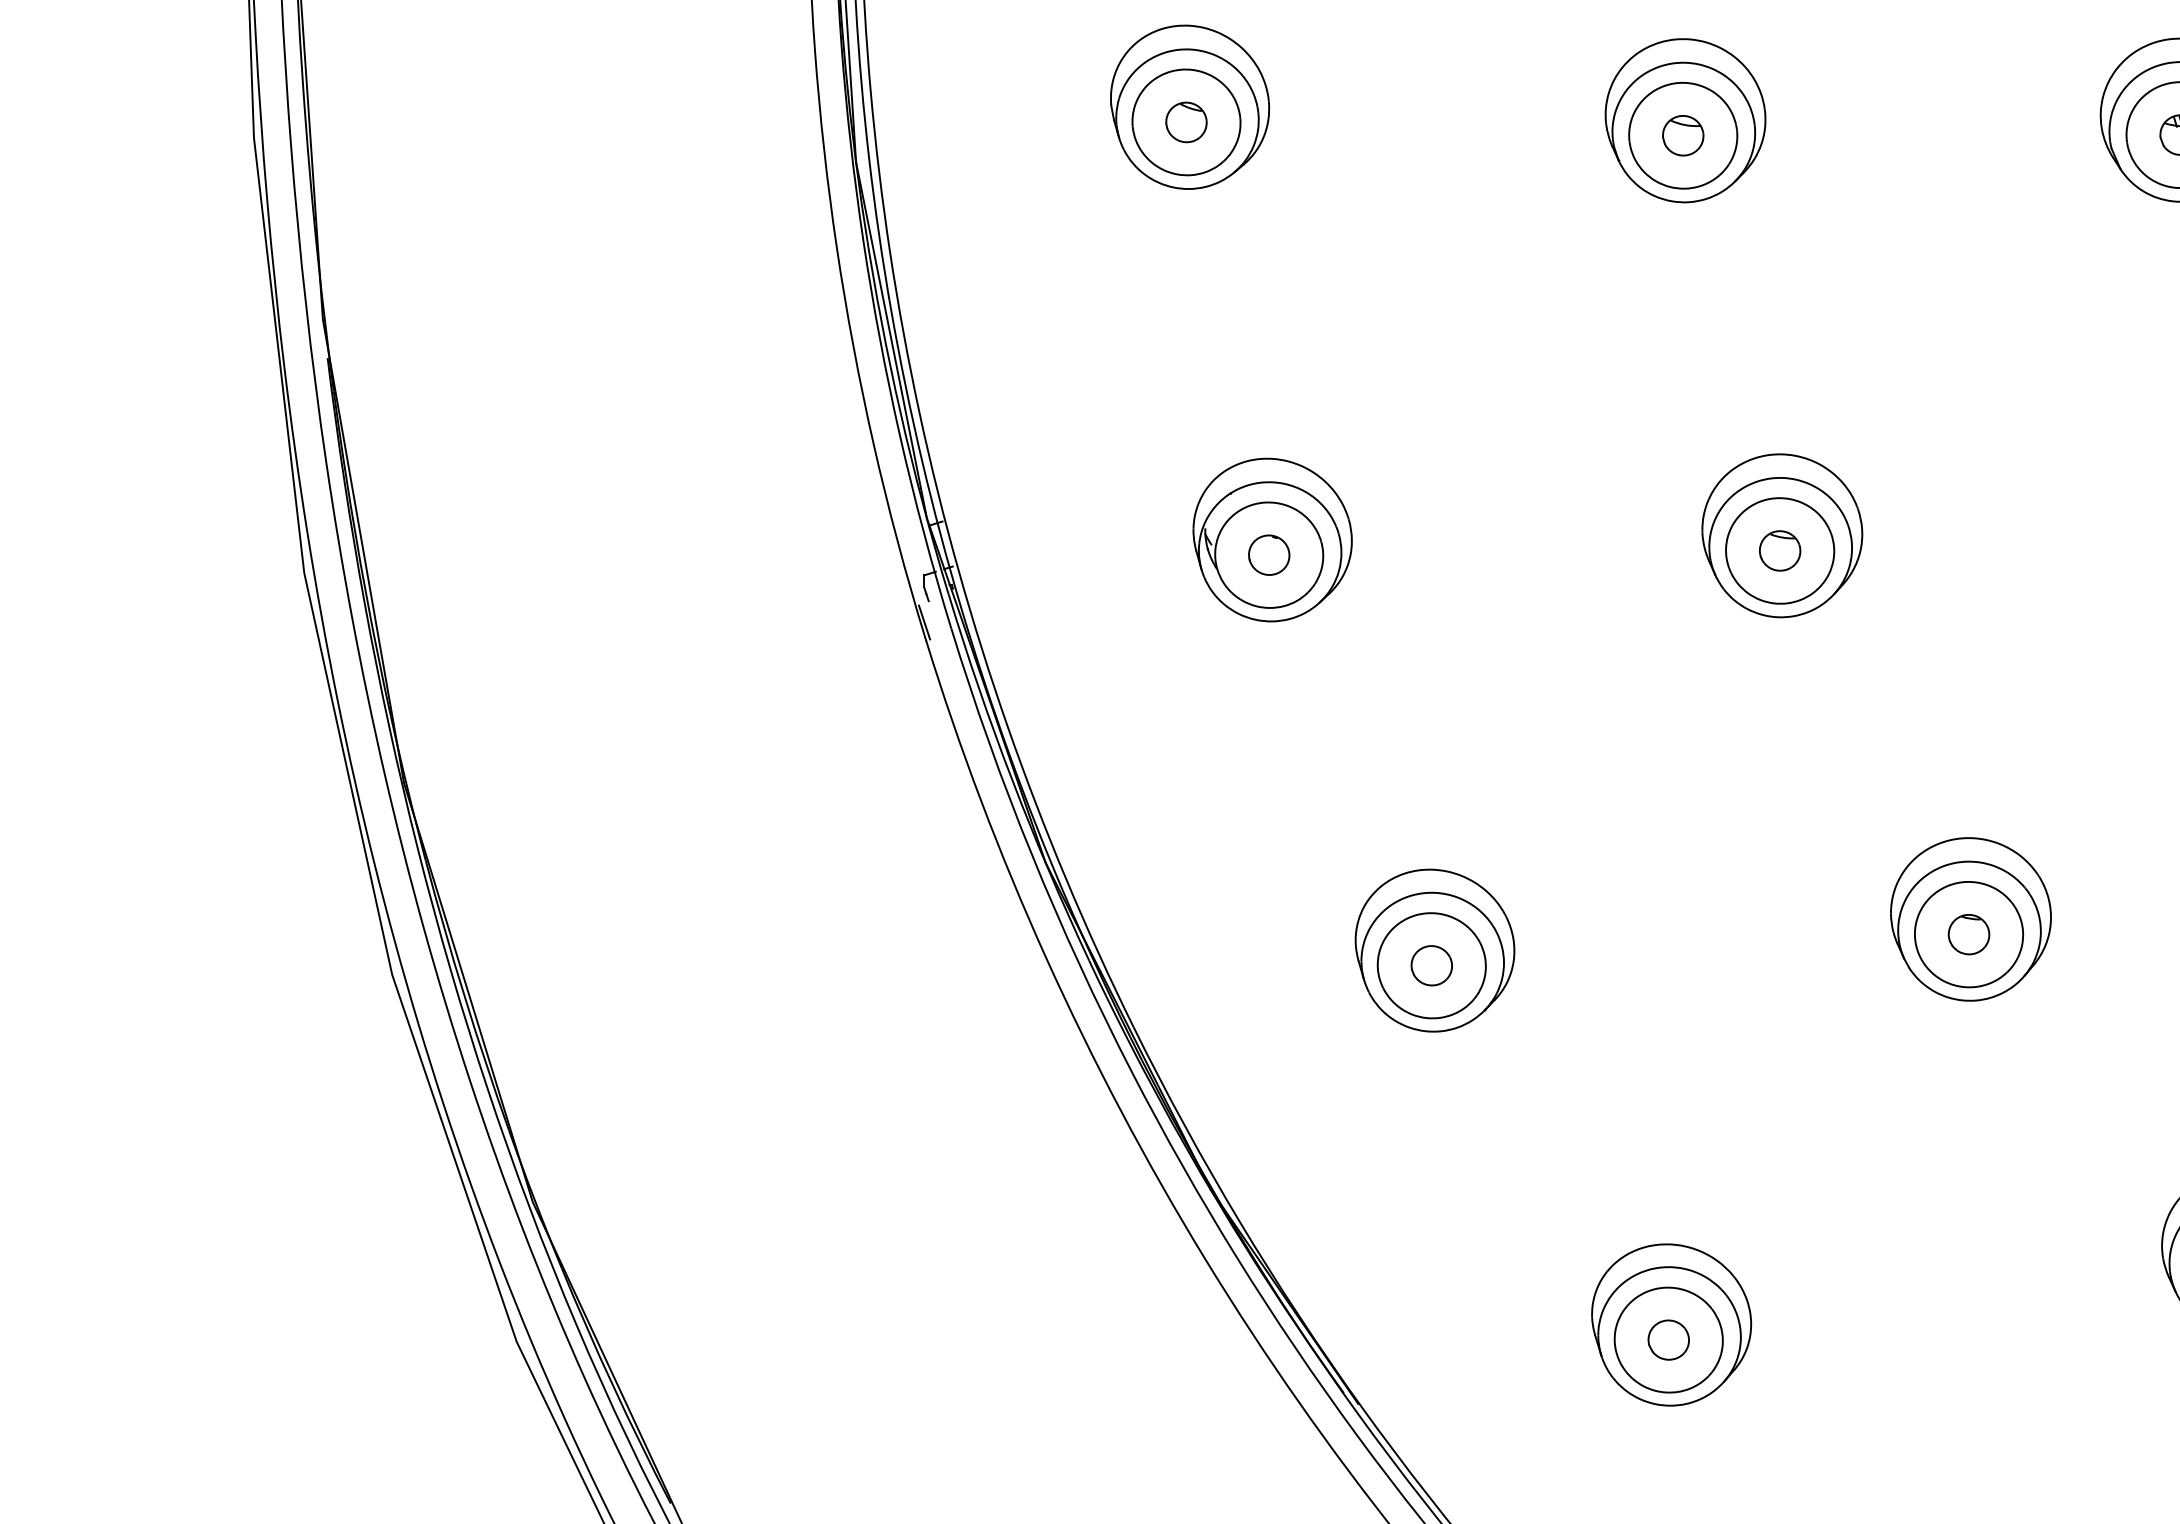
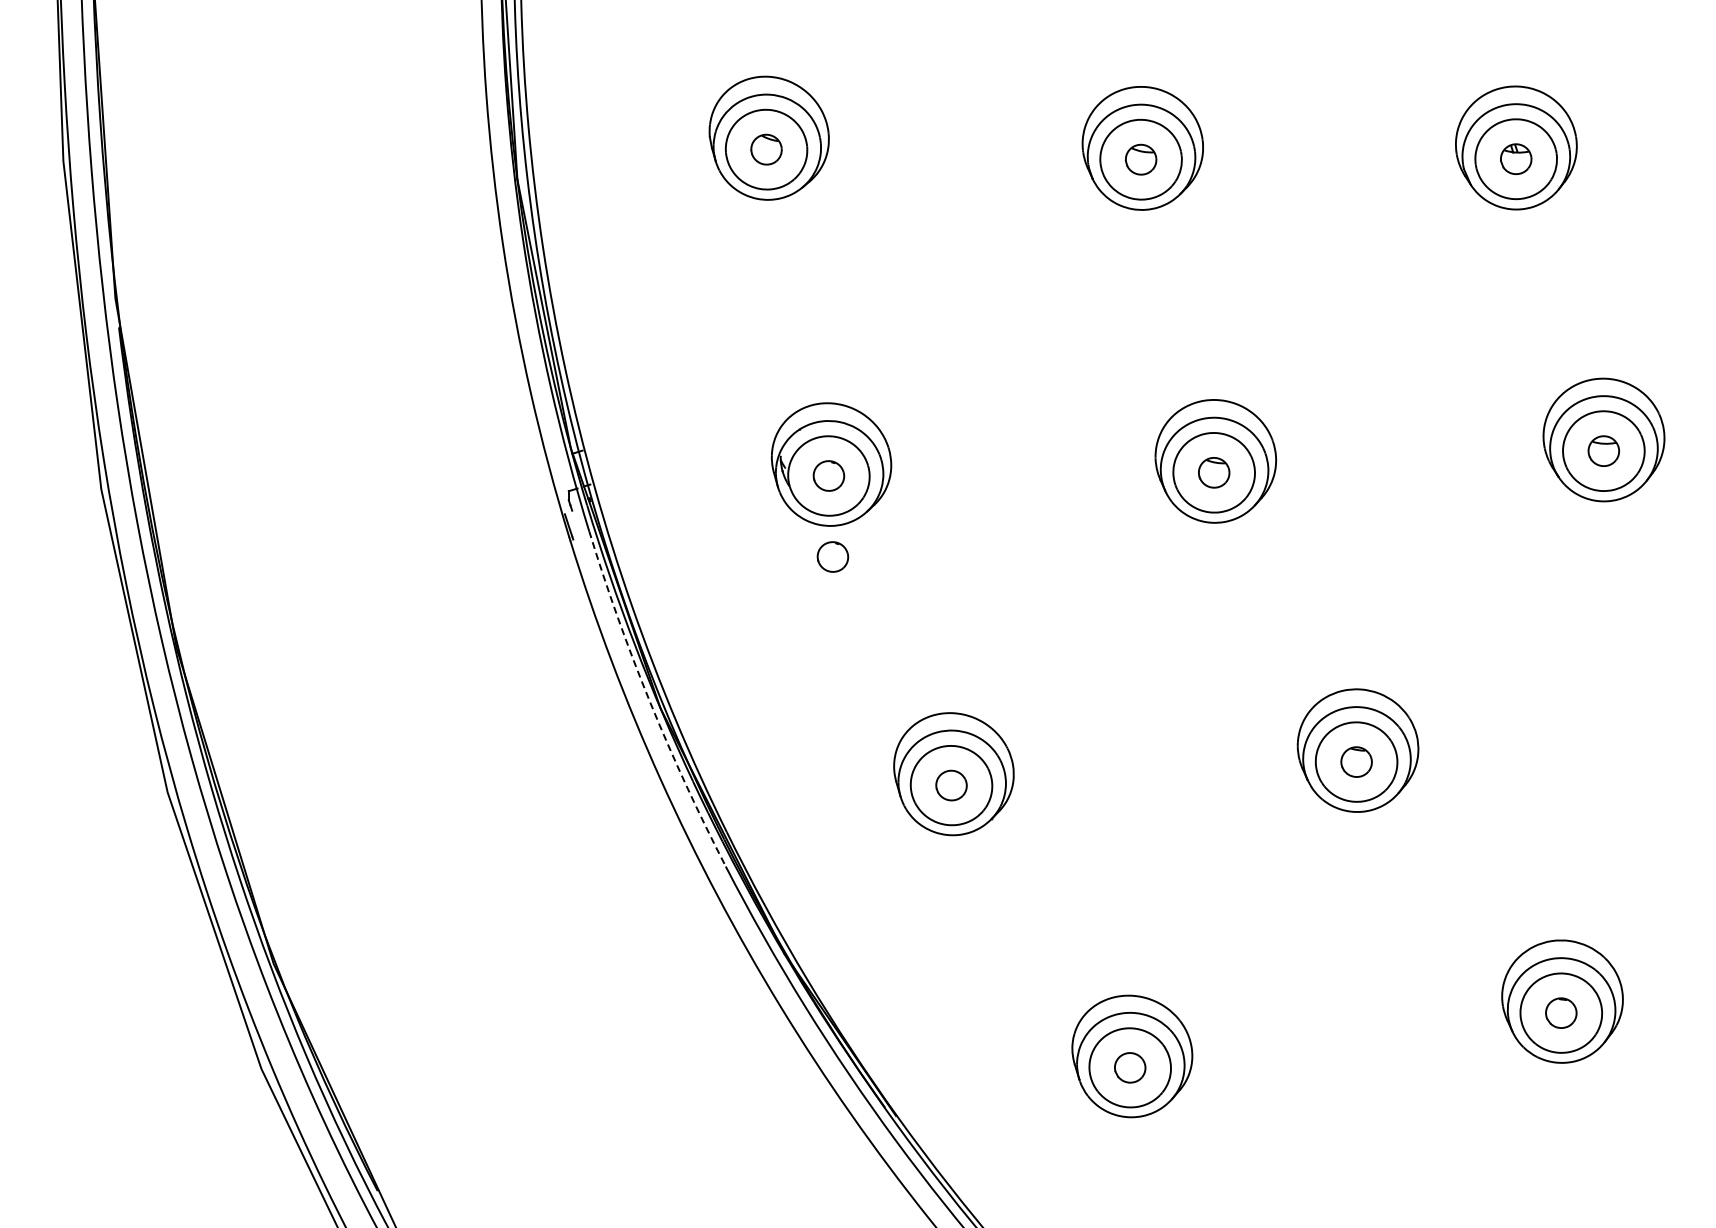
part: (1273, 661) -> (832, 556), added
arc: (1032, 855) -> (650, 702), solid -> dashed

